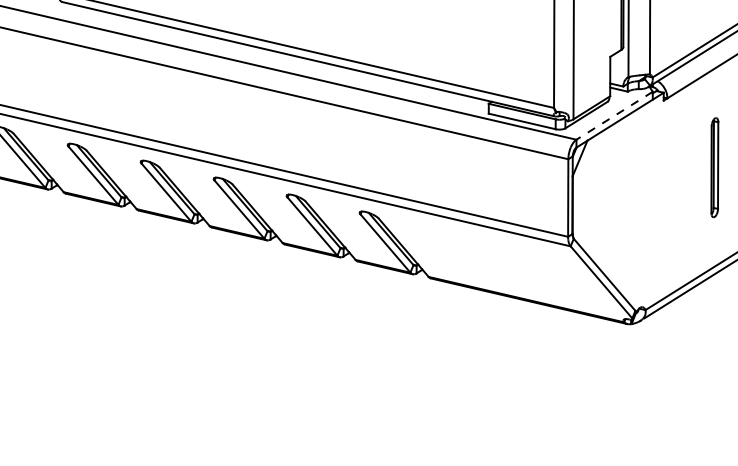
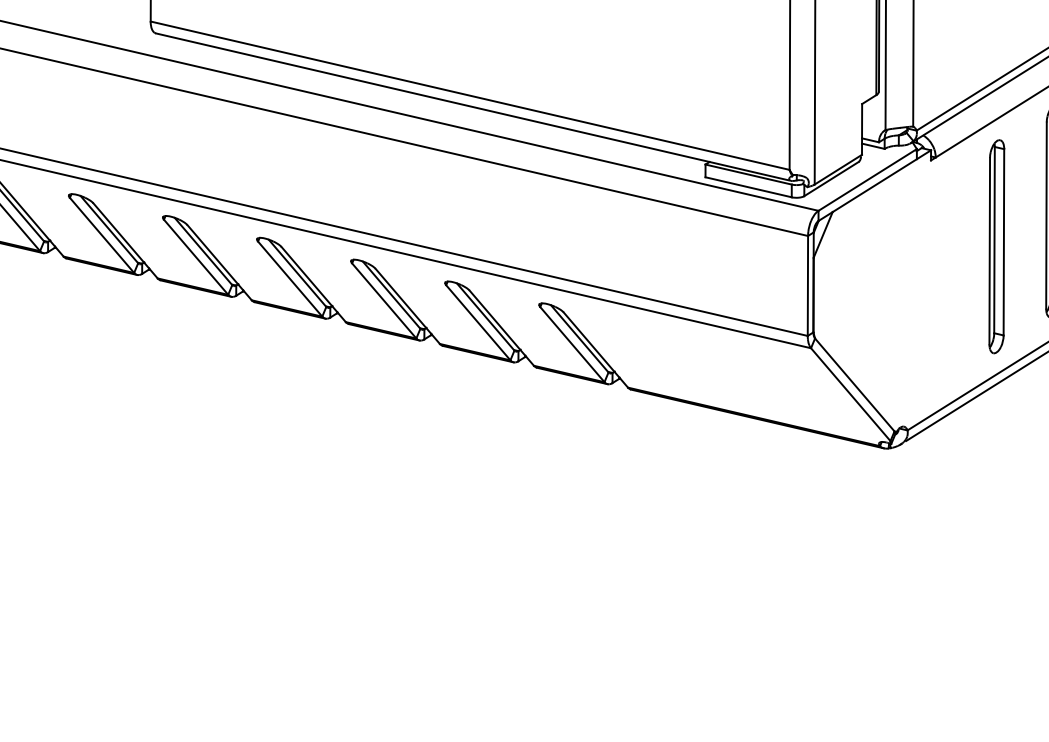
line: (614, 116) -> (867, 180), dashed -> solid
part: (714, 167) -> (996, 246), size x1.67

